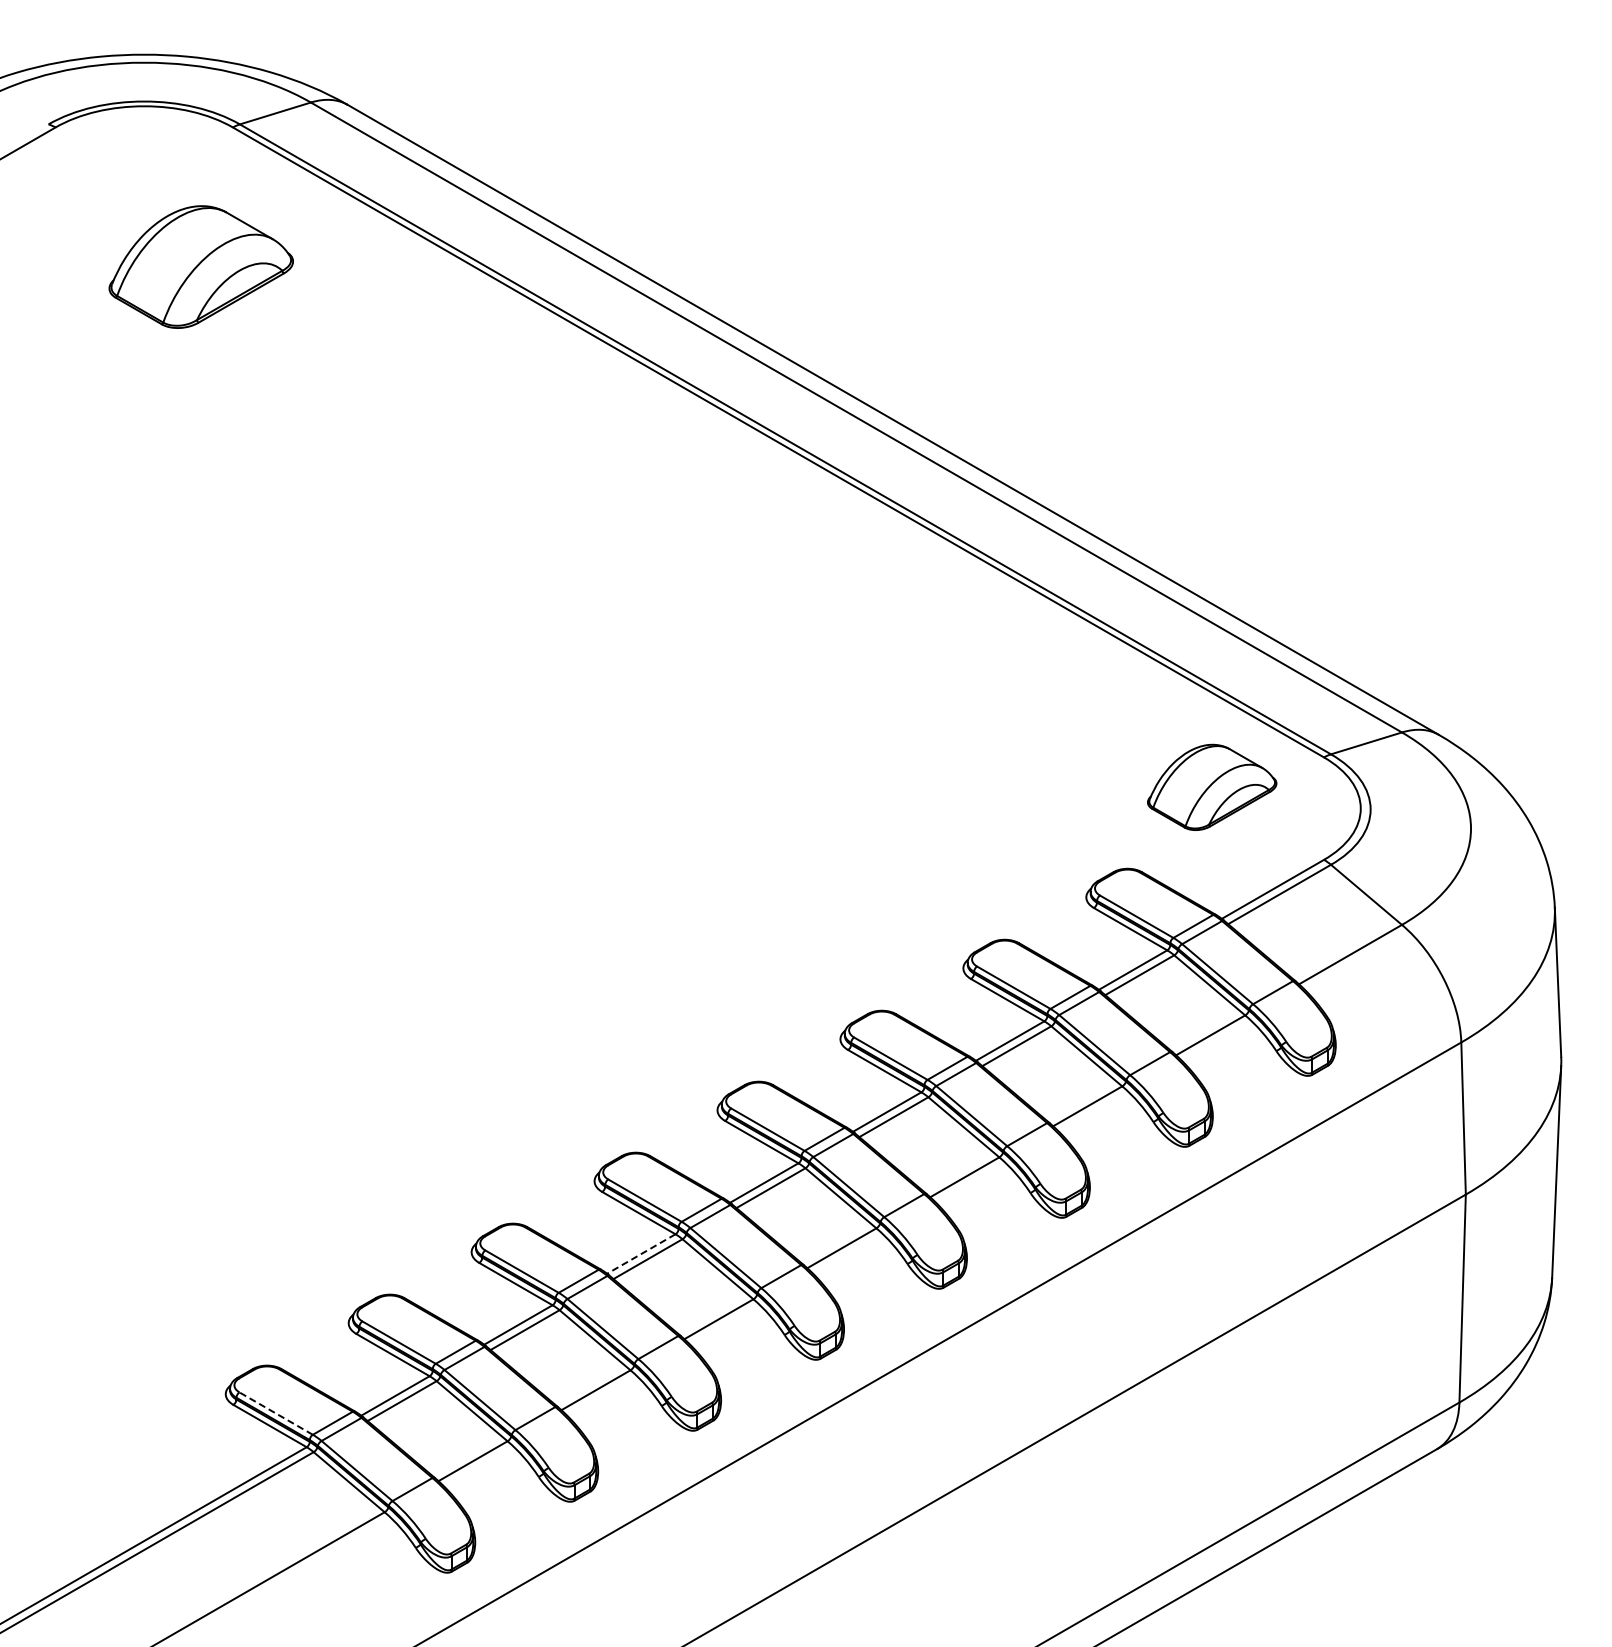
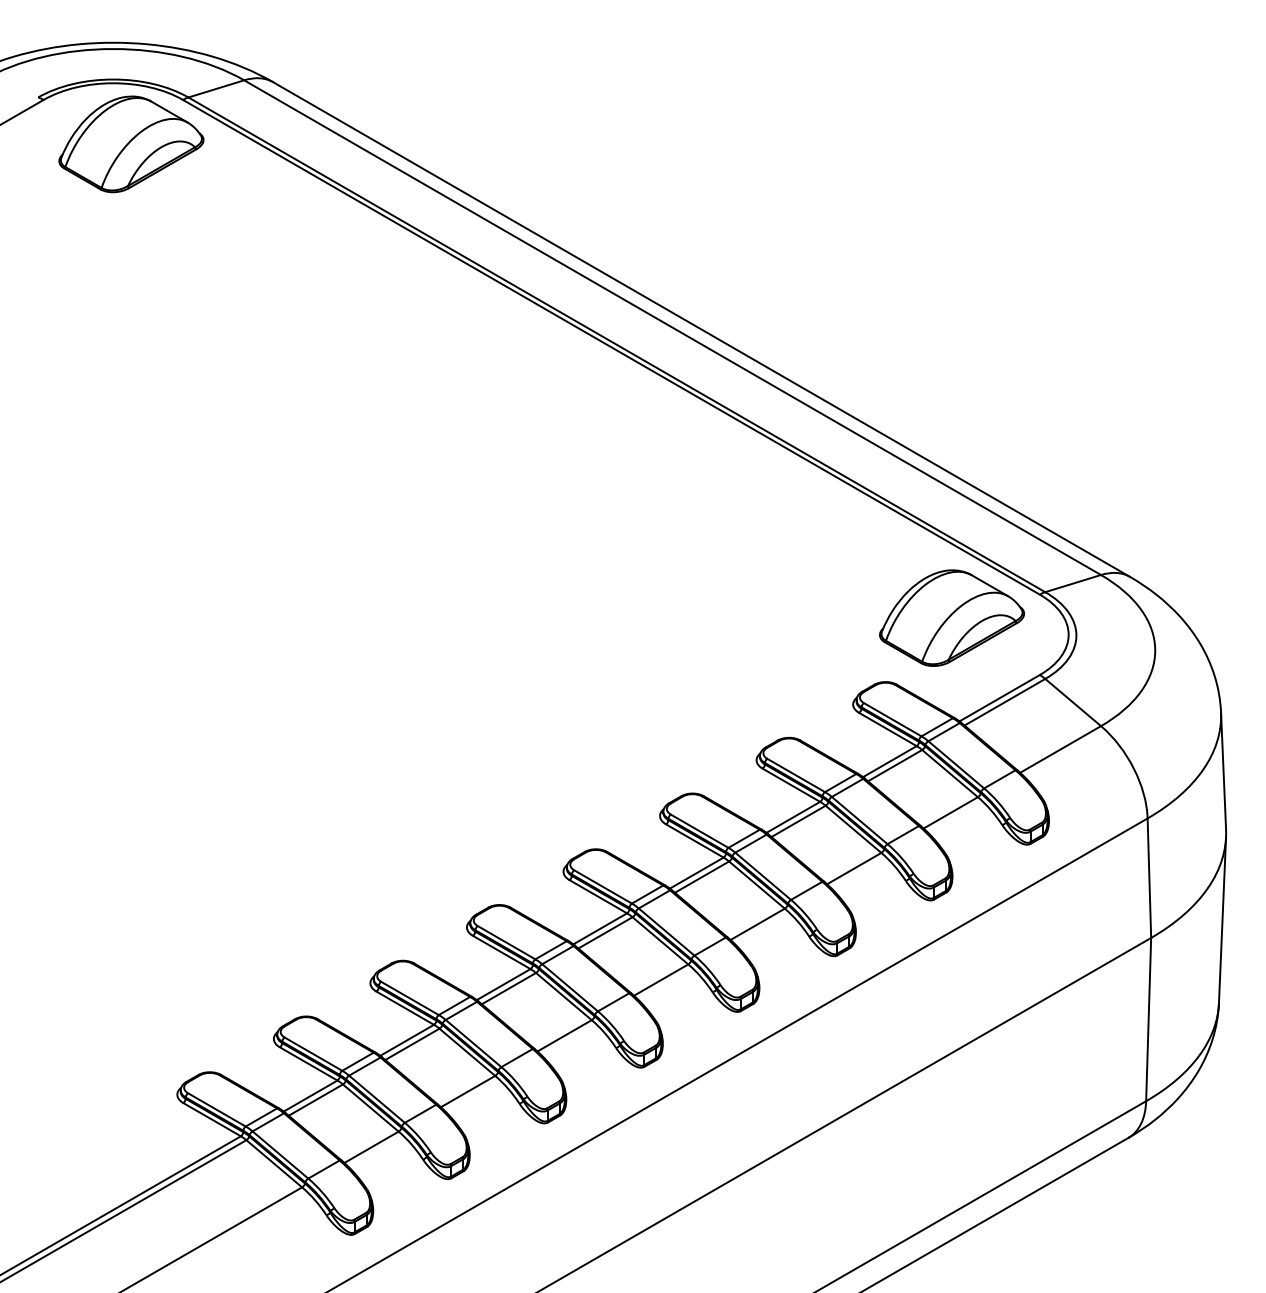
part: (200, 266) -> (130, 143), moved
part: (1211, 787) -> (951, 618), size x1.43
line: (640, 1254) -> (503, 984), dashed -> solid
line: (275, 1413) -> (216, 1109), dashed -> solid

